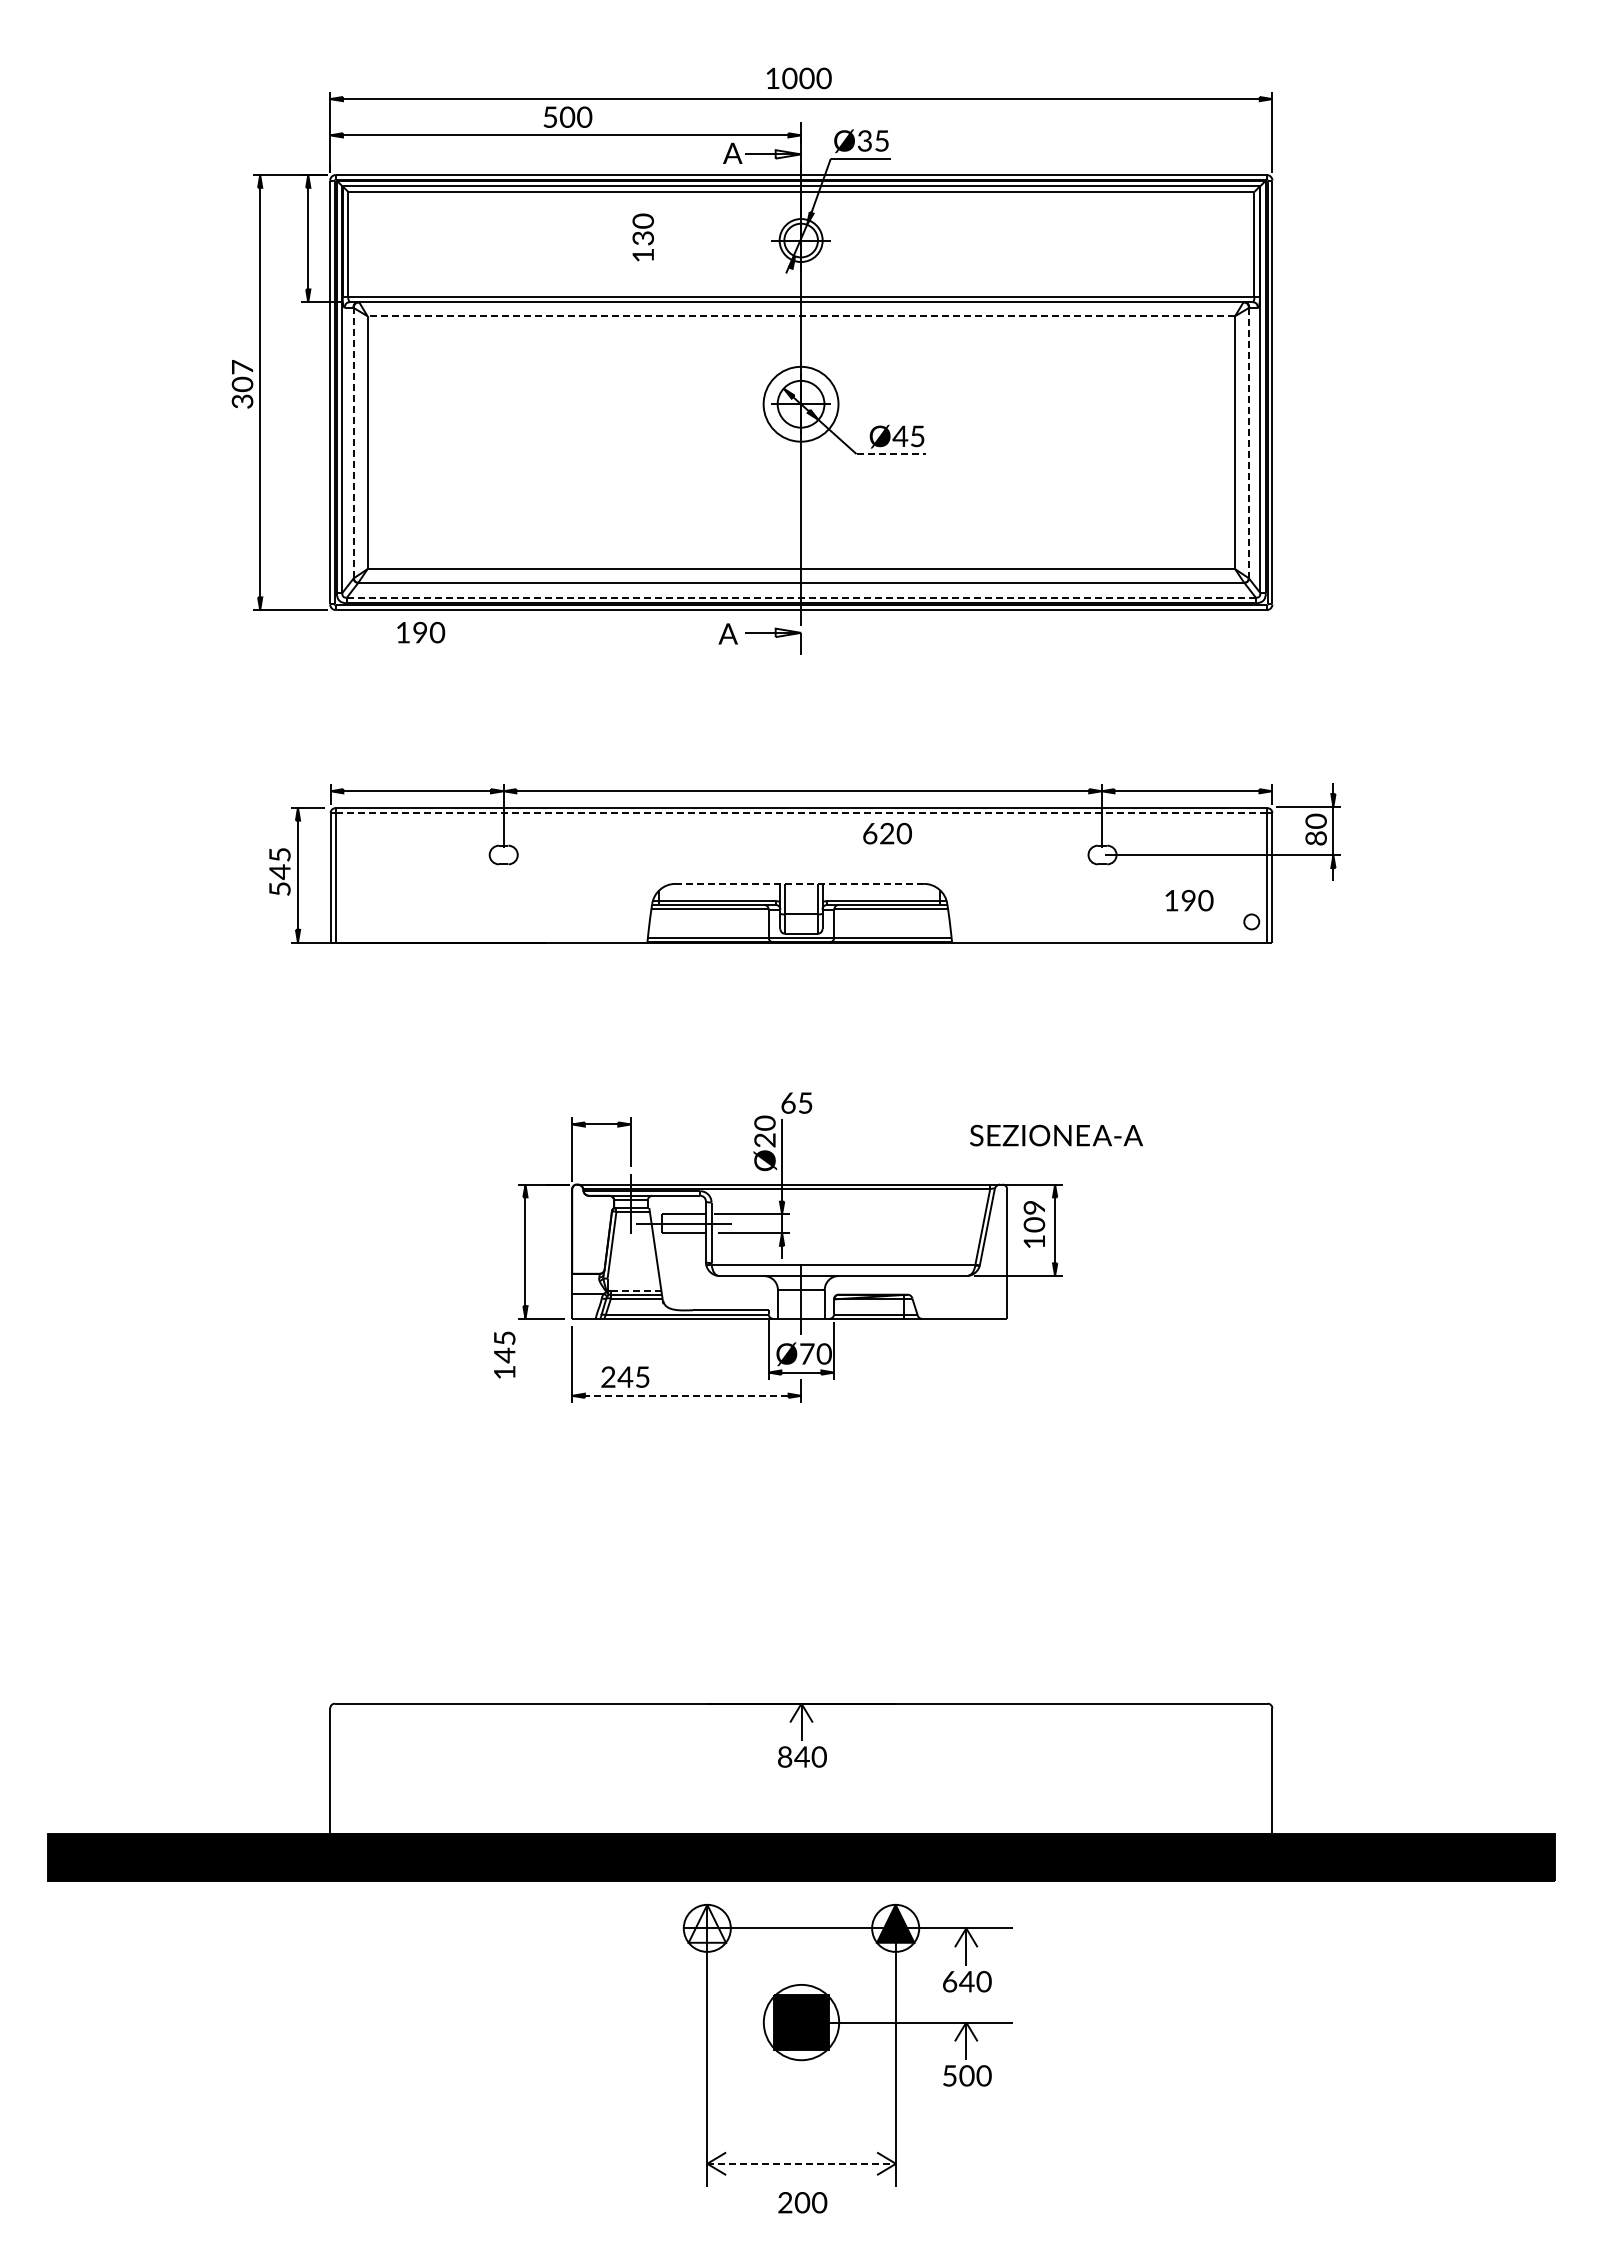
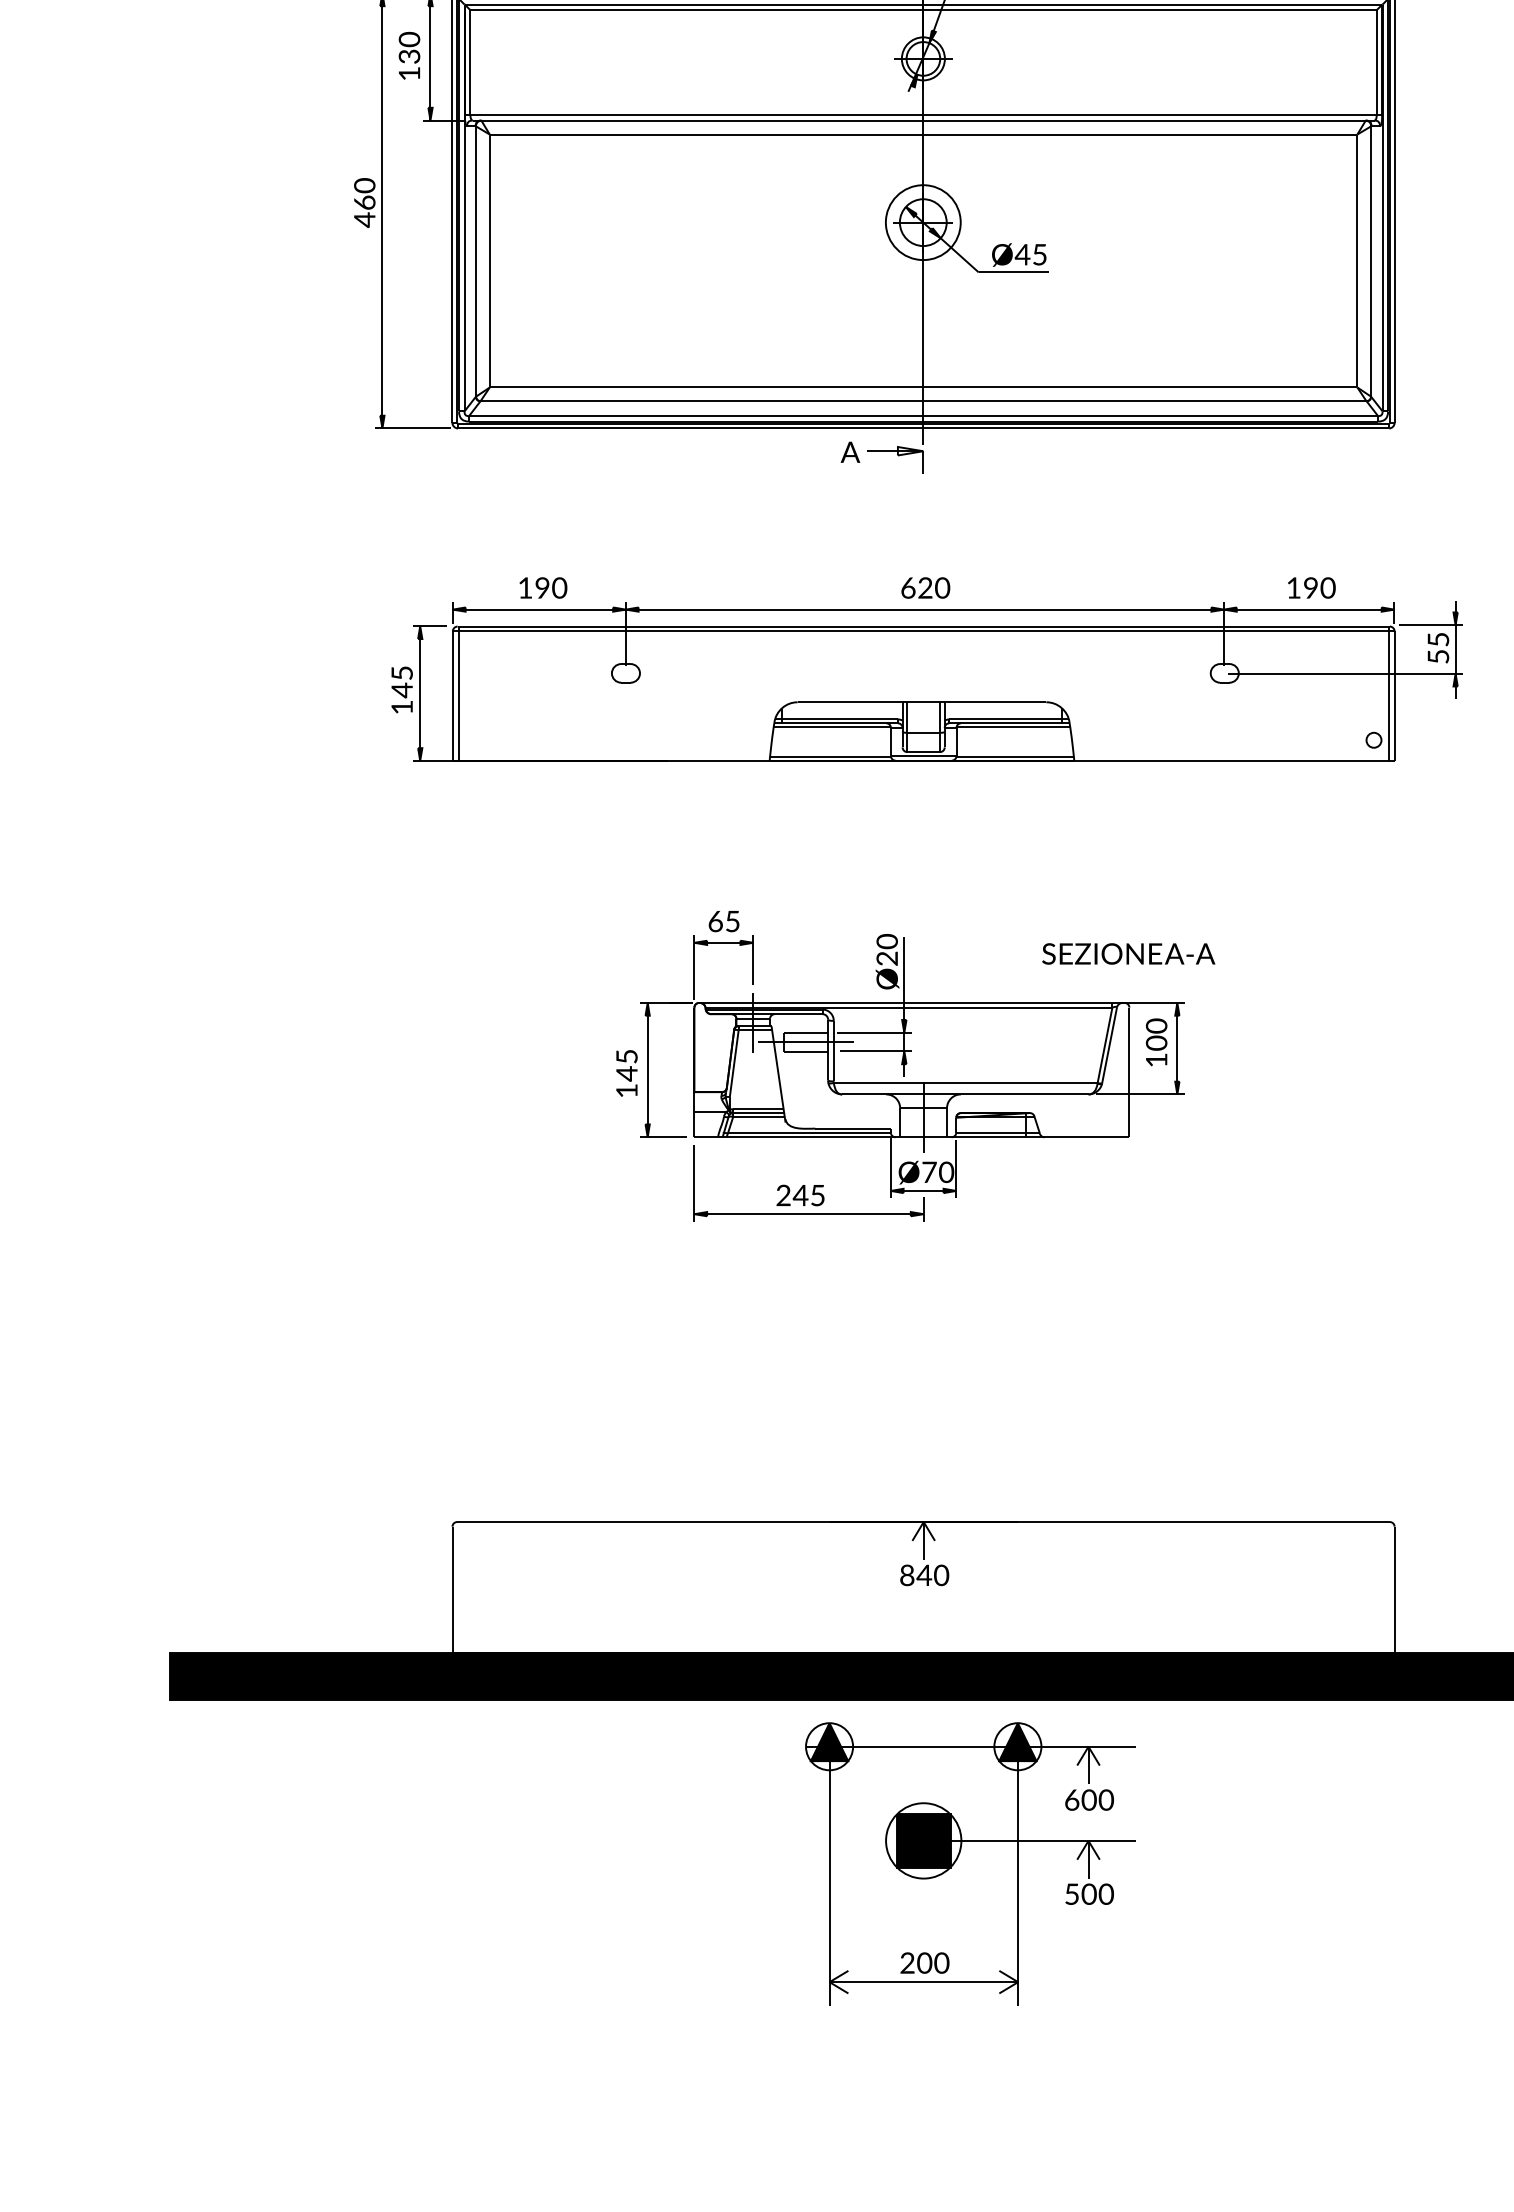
text: (642, 237) -> (408, 55), moved
line: (801, 316) -> (923, 134), dashed -> solid
text: (242, 384) -> (364, 202), 307 -> 460
line: (353, 442) -> (475, 260), dashed -> solid
line: (1248, 443) -> (1370, 261), dashed -> solid
line: (891, 454) -> (1013, 272), dashed -> solid
line: (801, 597) -> (923, 415), dashed -> solid
text: (421, 632) -> (543, 587), moved
line: (801, 812) -> (923, 630), dashed -> solid
text: (1315, 829) -> (1437, 647), 80 -> 55
text: (887, 833) -> (925, 587), moved
line: (799, 883) -> (921, 701), dashed -> solid
text: (279, 888) -> (401, 706), 545 -> 145
text: (1189, 900) -> (1311, 587), moved
text: (796, 1102) -> (723, 920), moved
text: (1056, 1135) -> (1128, 953), moved
text: (1034, 1207) -> (1156, 1025), 109 -> 100
line: (636, 1290) -> (758, 1108), dashed -> solid
text: (504, 1354) -> (626, 1072), moved
text: (625, 1376) -> (800, 1194), moved
line: (686, 1395) -> (808, 1213), dashed -> solid
fill: (706, 1923) -> (828, 1741), added
text: (966, 1981) -> (1088, 1799), 640 -> 600
line: (802, 2163) -> (924, 1981), dashed -> solid
text: (802, 2202) -> (924, 1962), moved

